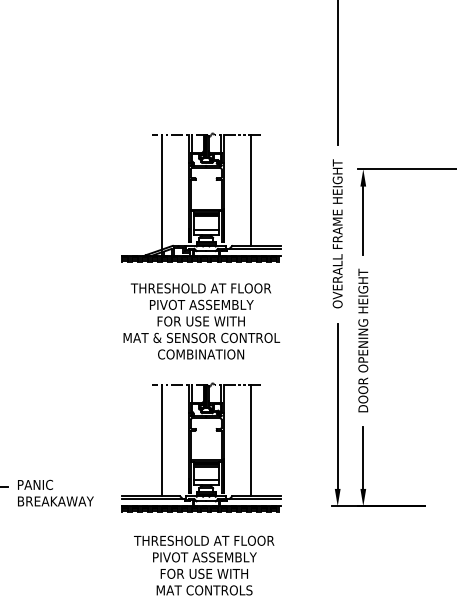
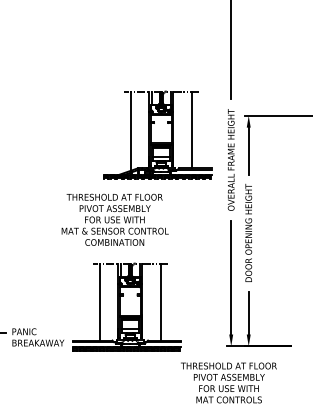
part: (200, 196) -> (157, 134), moved
text: (200, 320) -> (114, 219), moved
part: (200, 446) -> (126, 306), moved
text: (203, 564) -> (228, 382), moved

